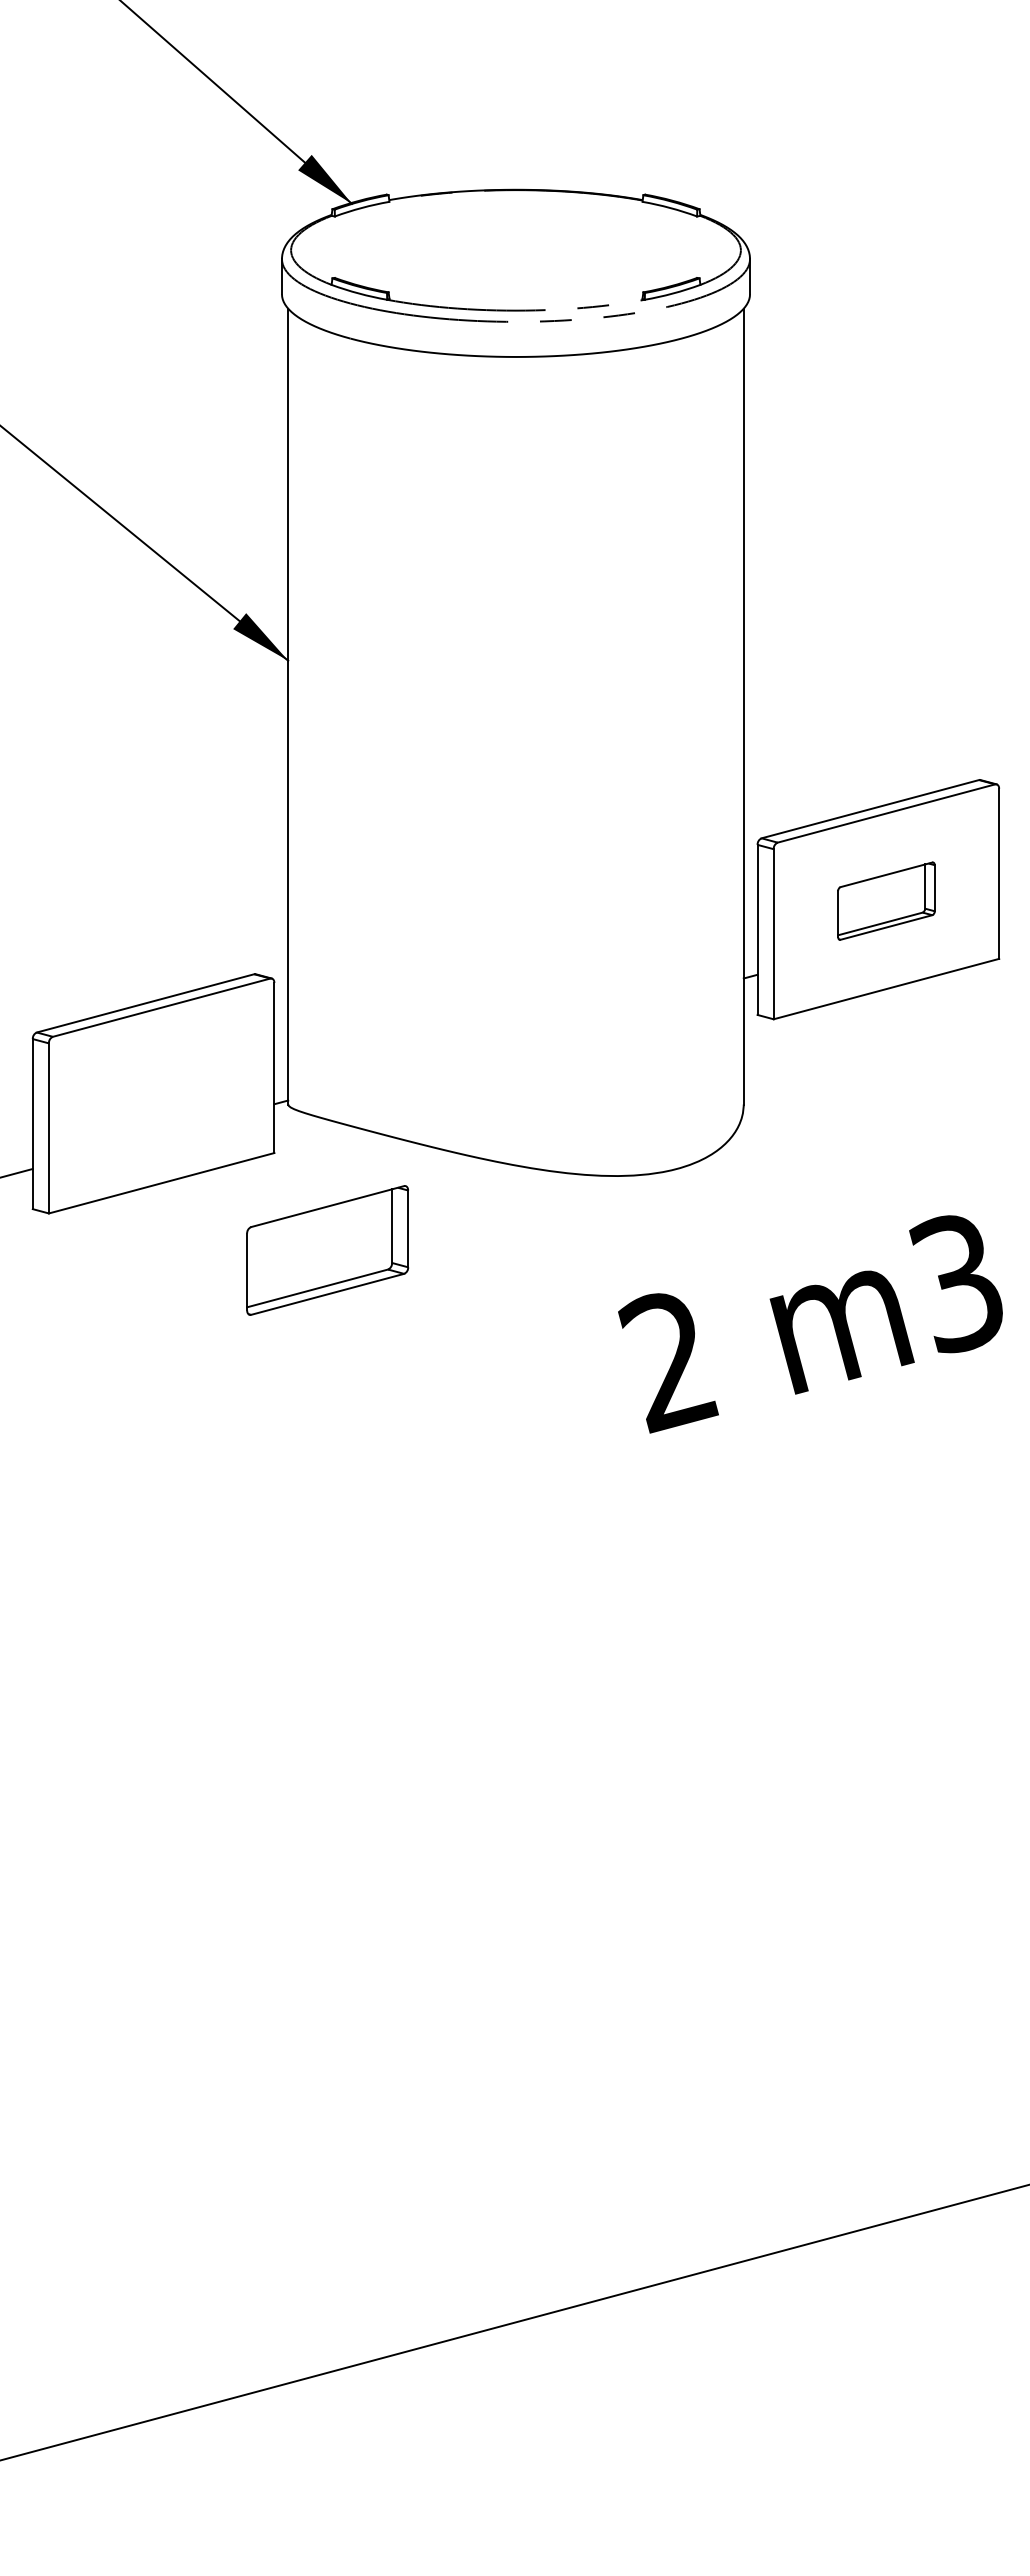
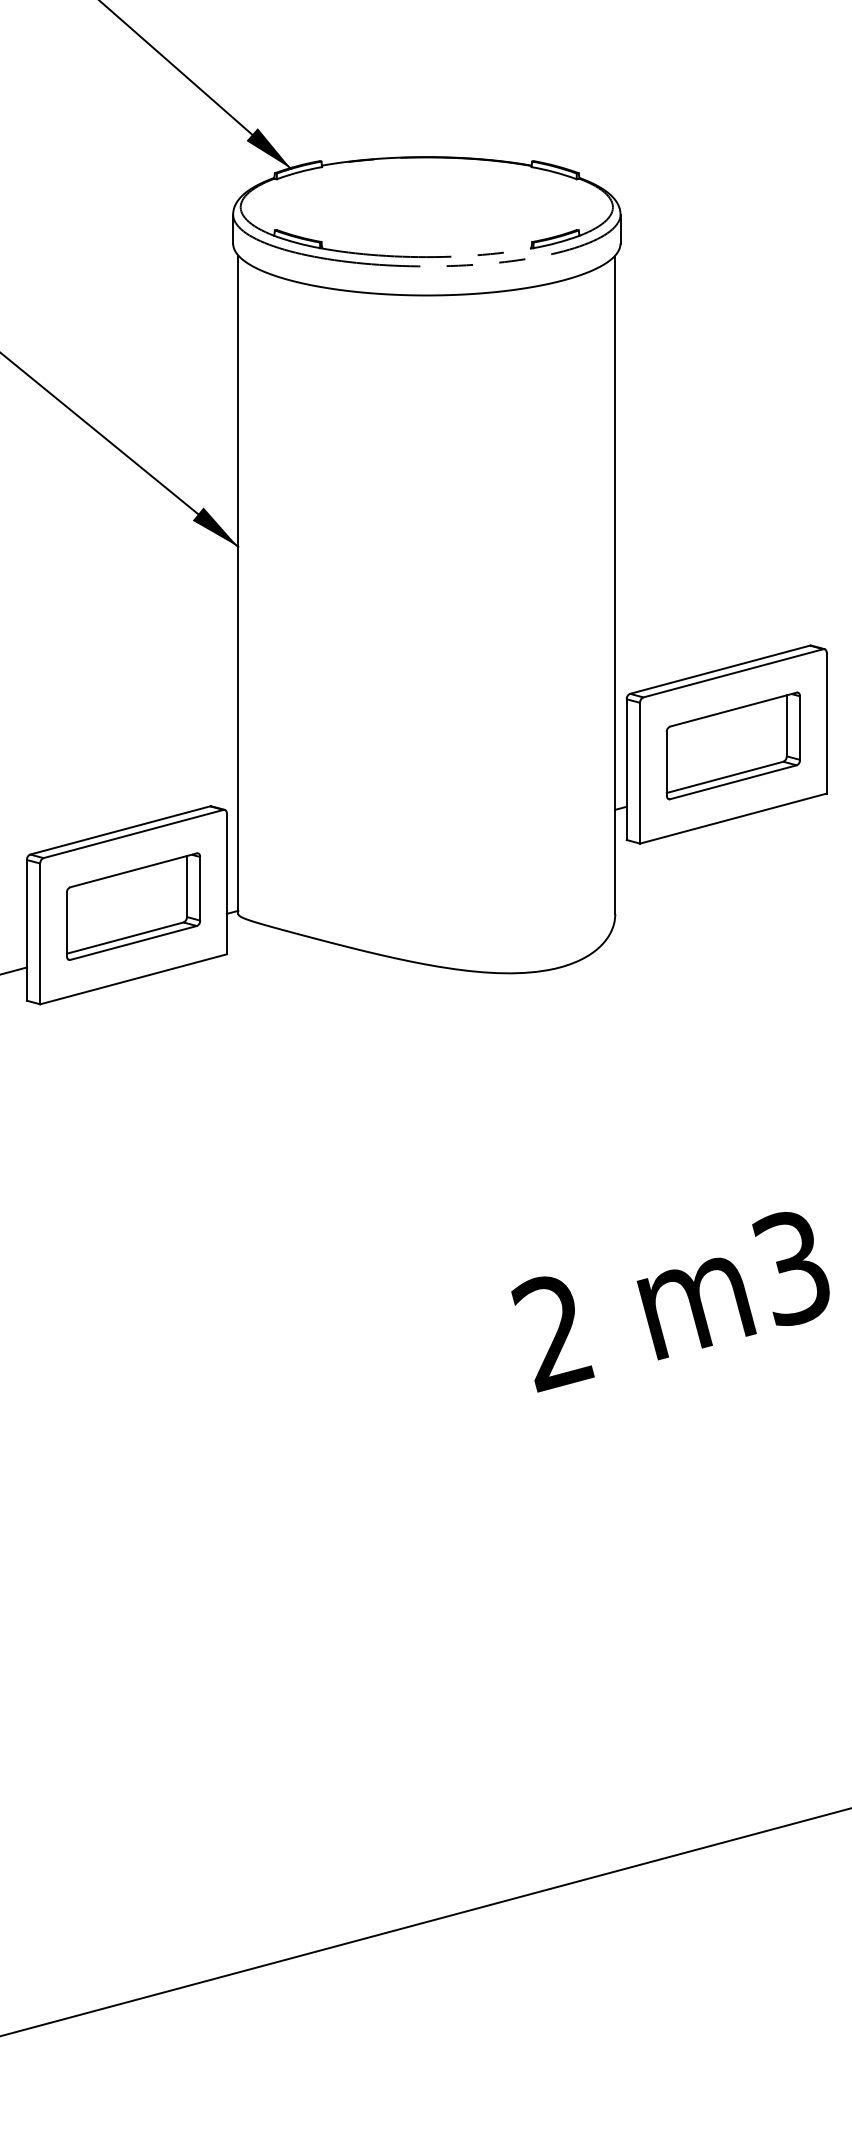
part: (886, 900) -> (733, 745), size x1.67
part: (327, 1250) -> (133, 906), moved
text: (810, 1324) -> (670, 1302), moved

